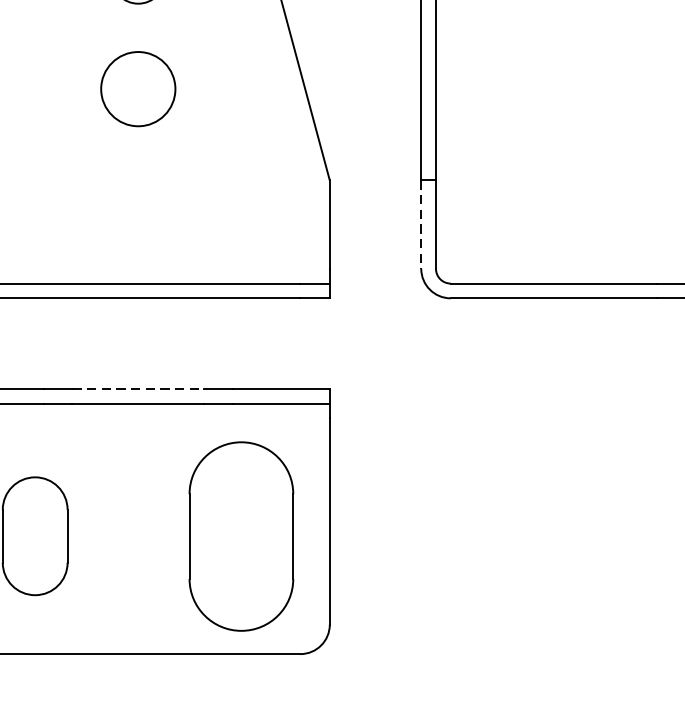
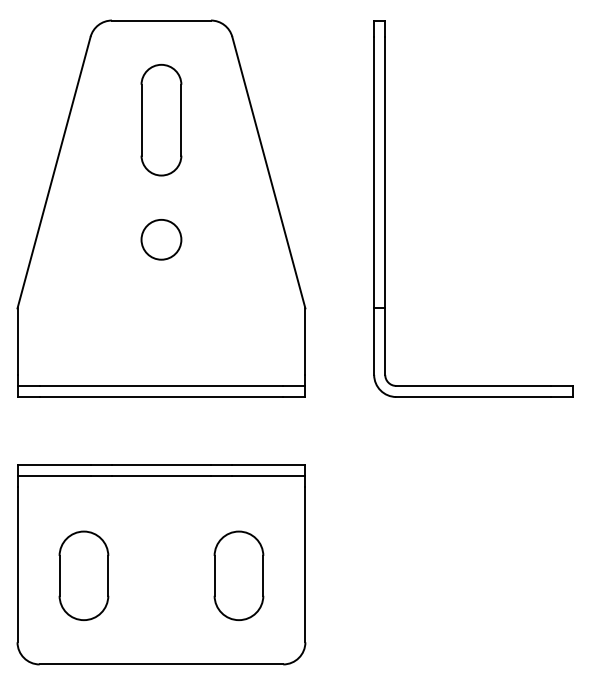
circle: (138, 88) -> (161, 239), size x0.71
line: (421, 225) -> (374, 342), dashed -> solid
line: (138, 389) -> (161, 465), dashed -> solid
part: (240, 535) -> (238, 575), size x0.62

